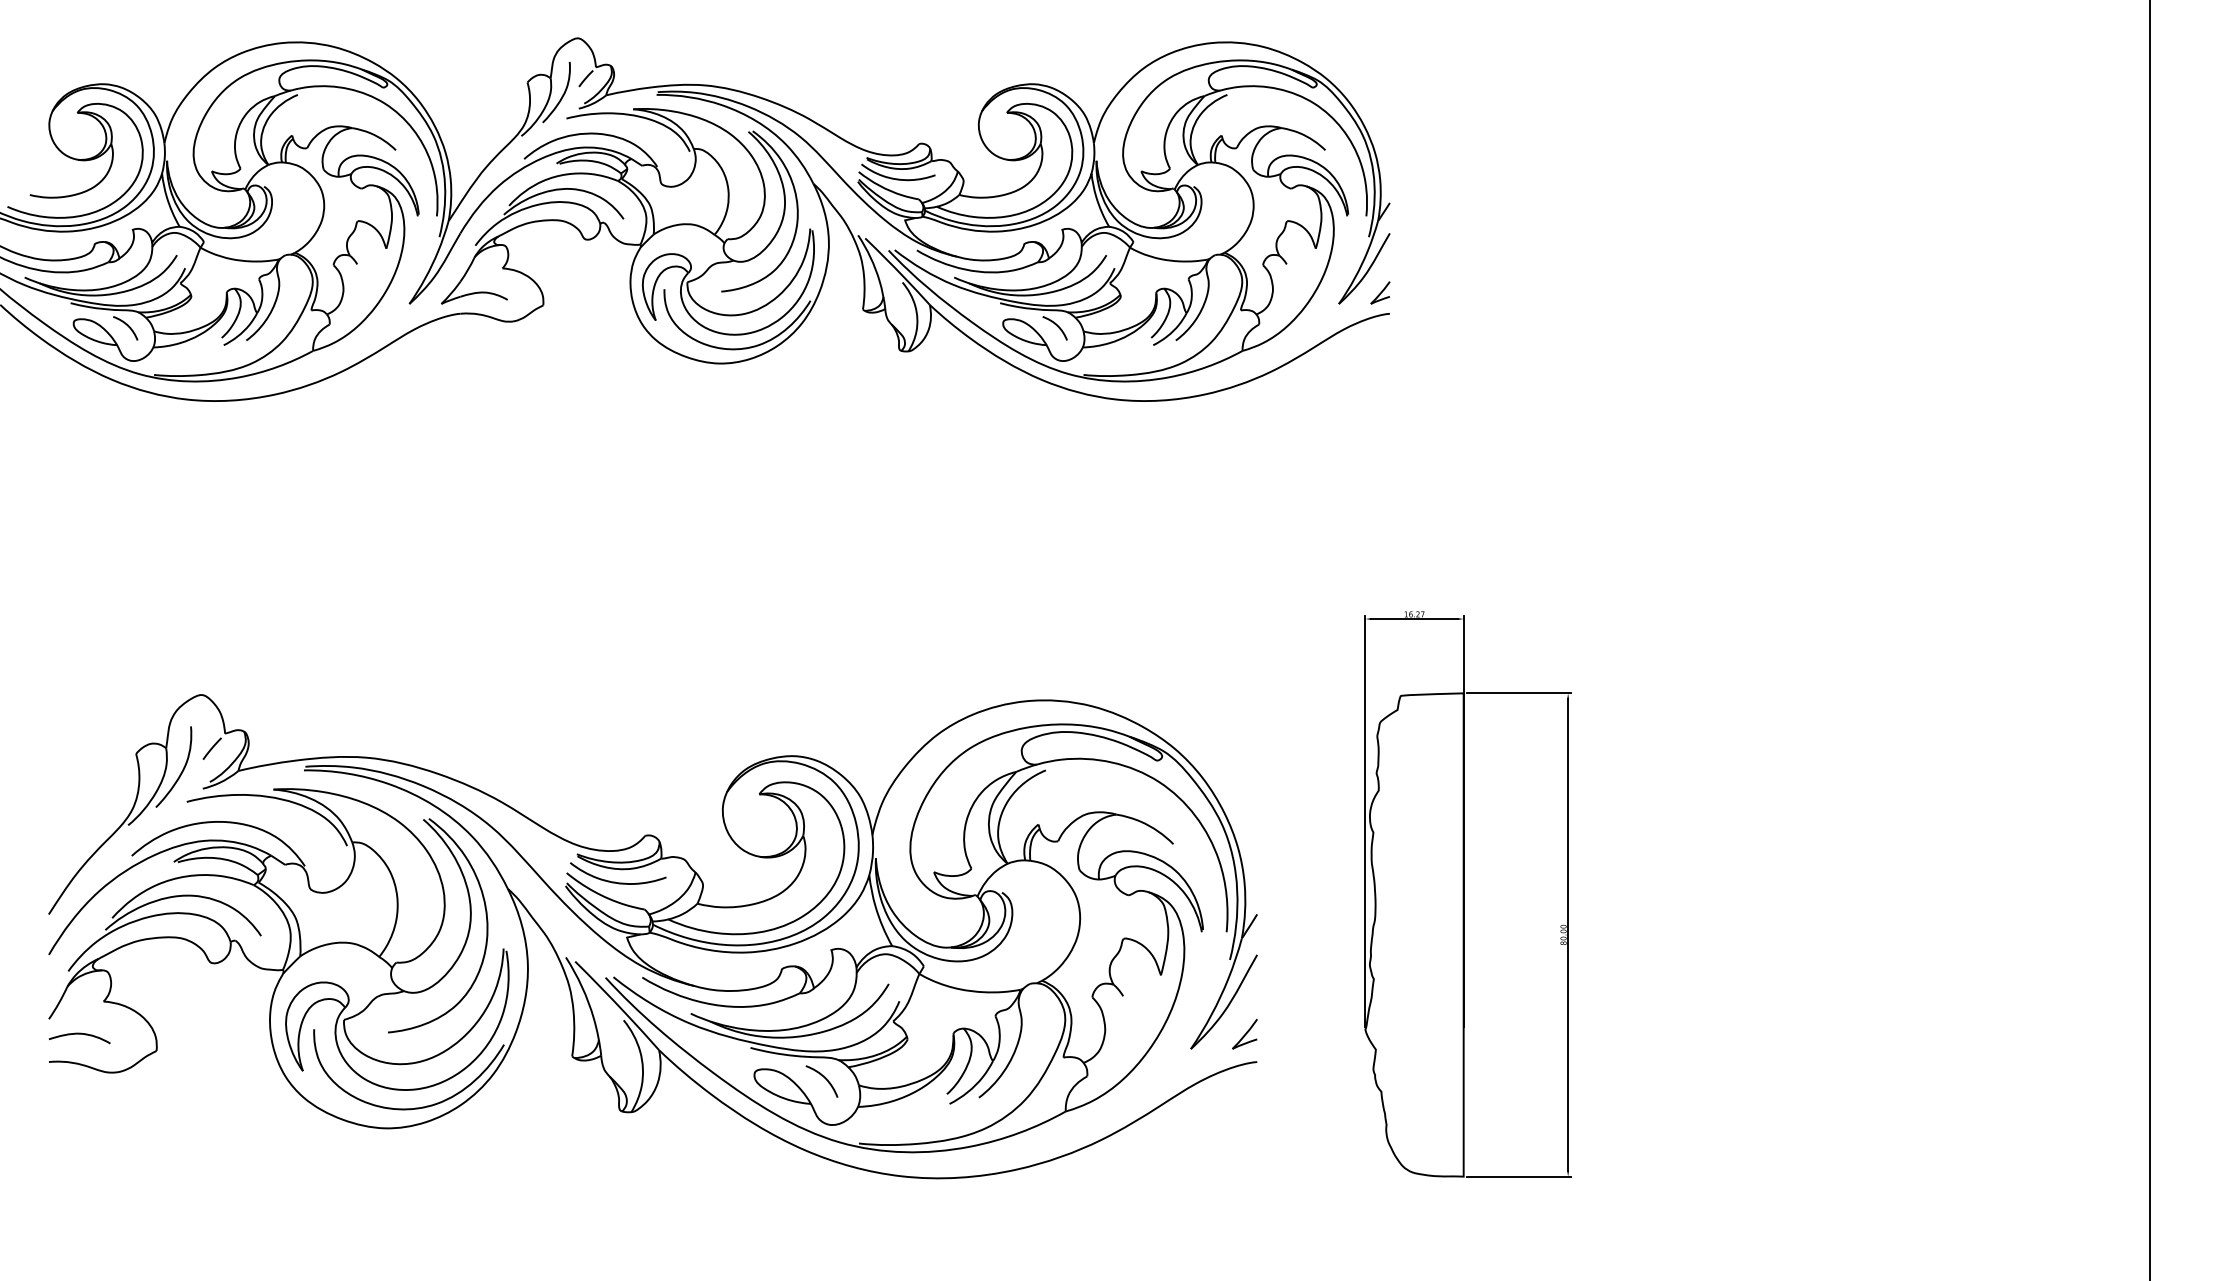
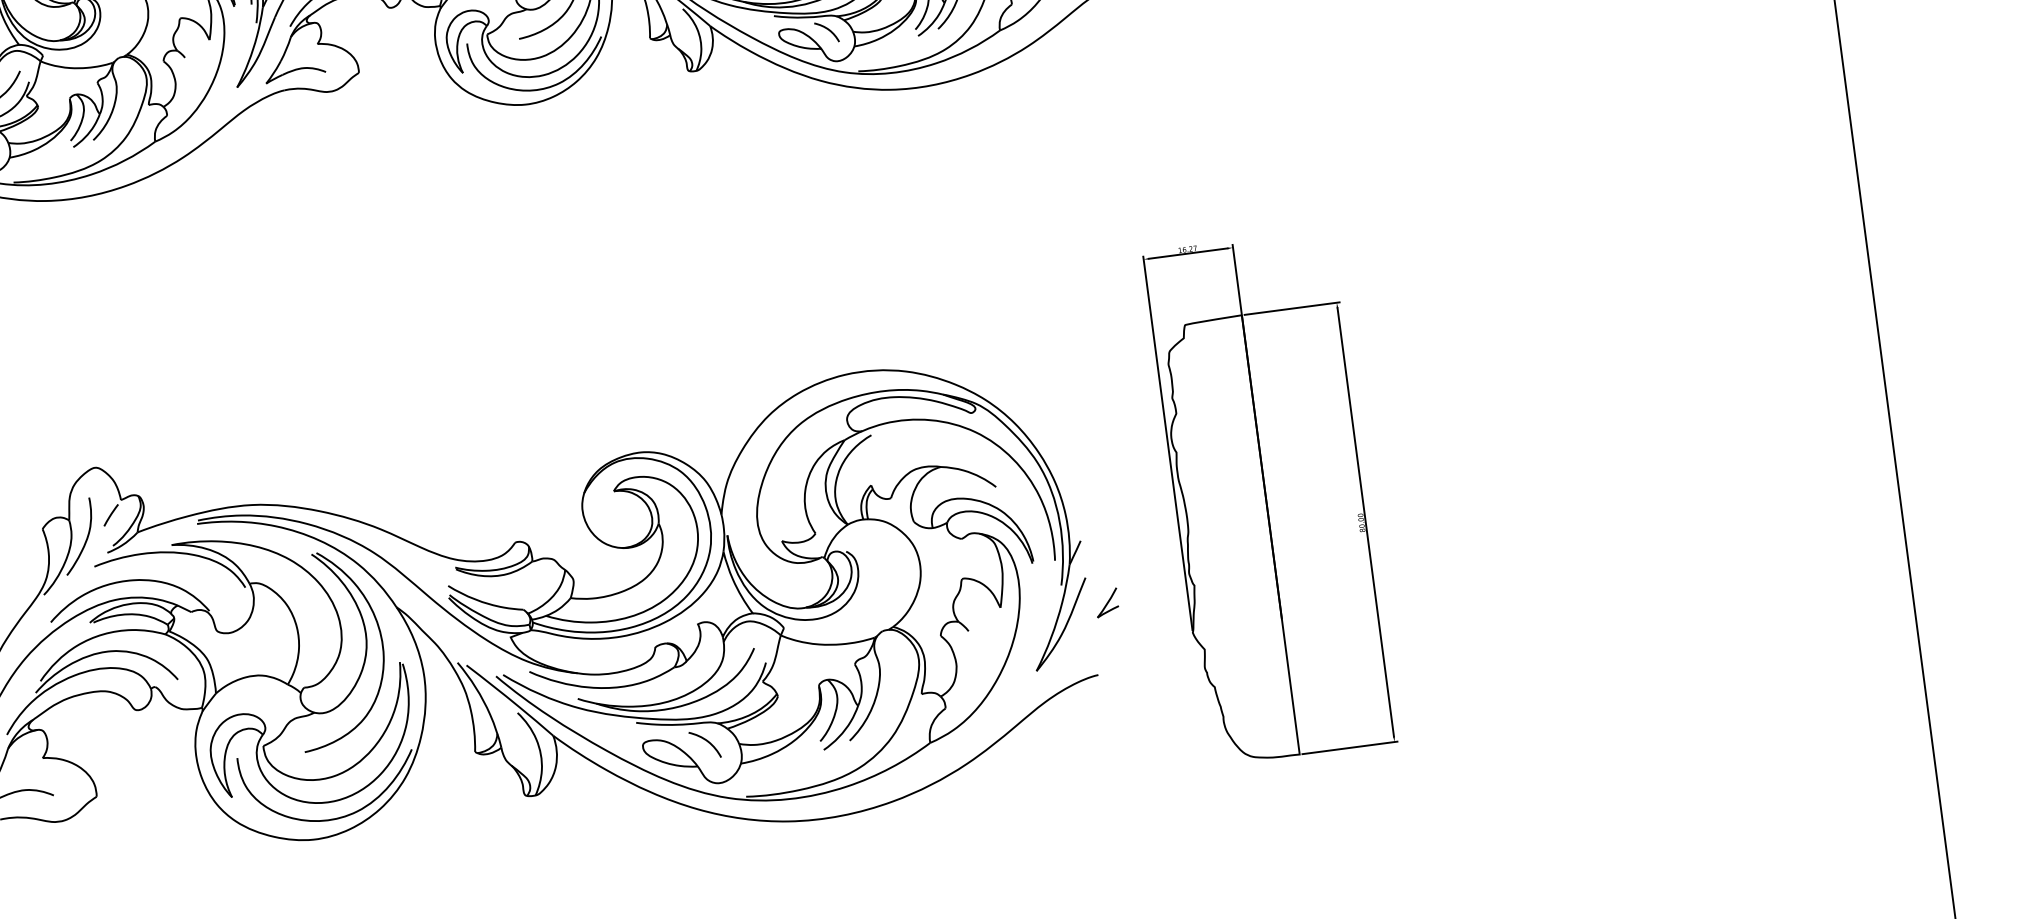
curve: (615, 881) -> (493, 587), removed
part: (1244, 1034) -> (1106, 603), moved

